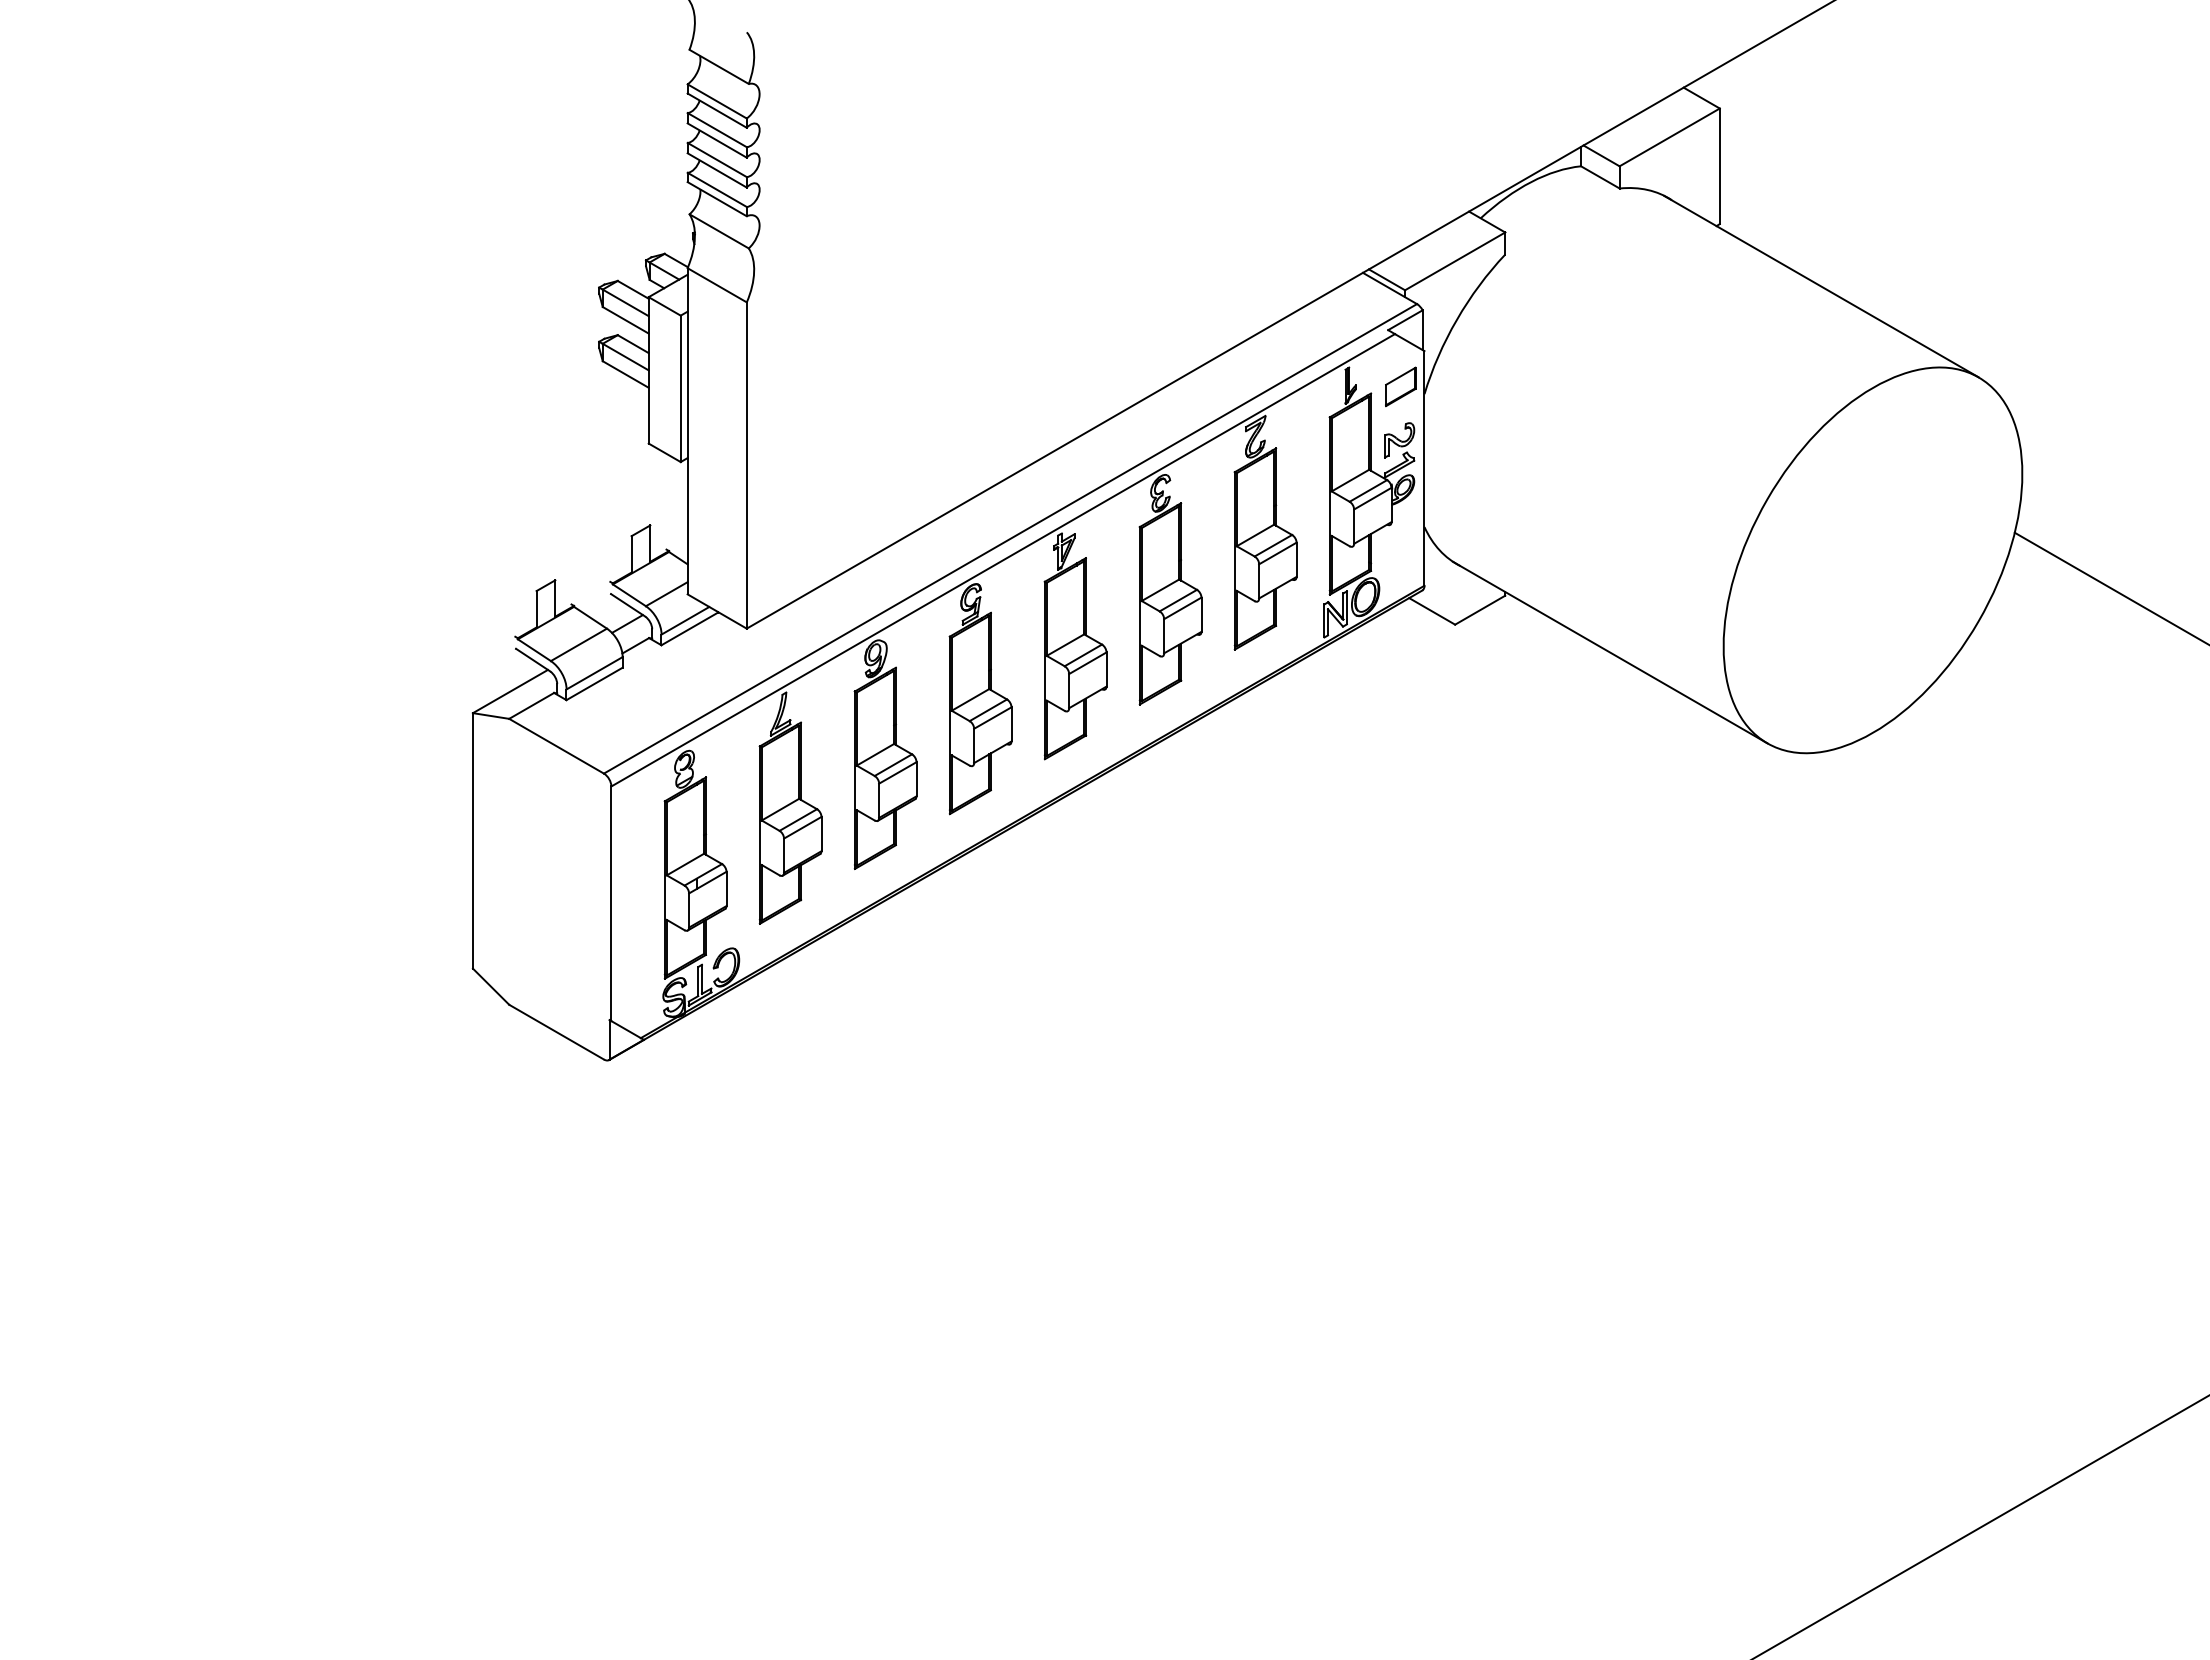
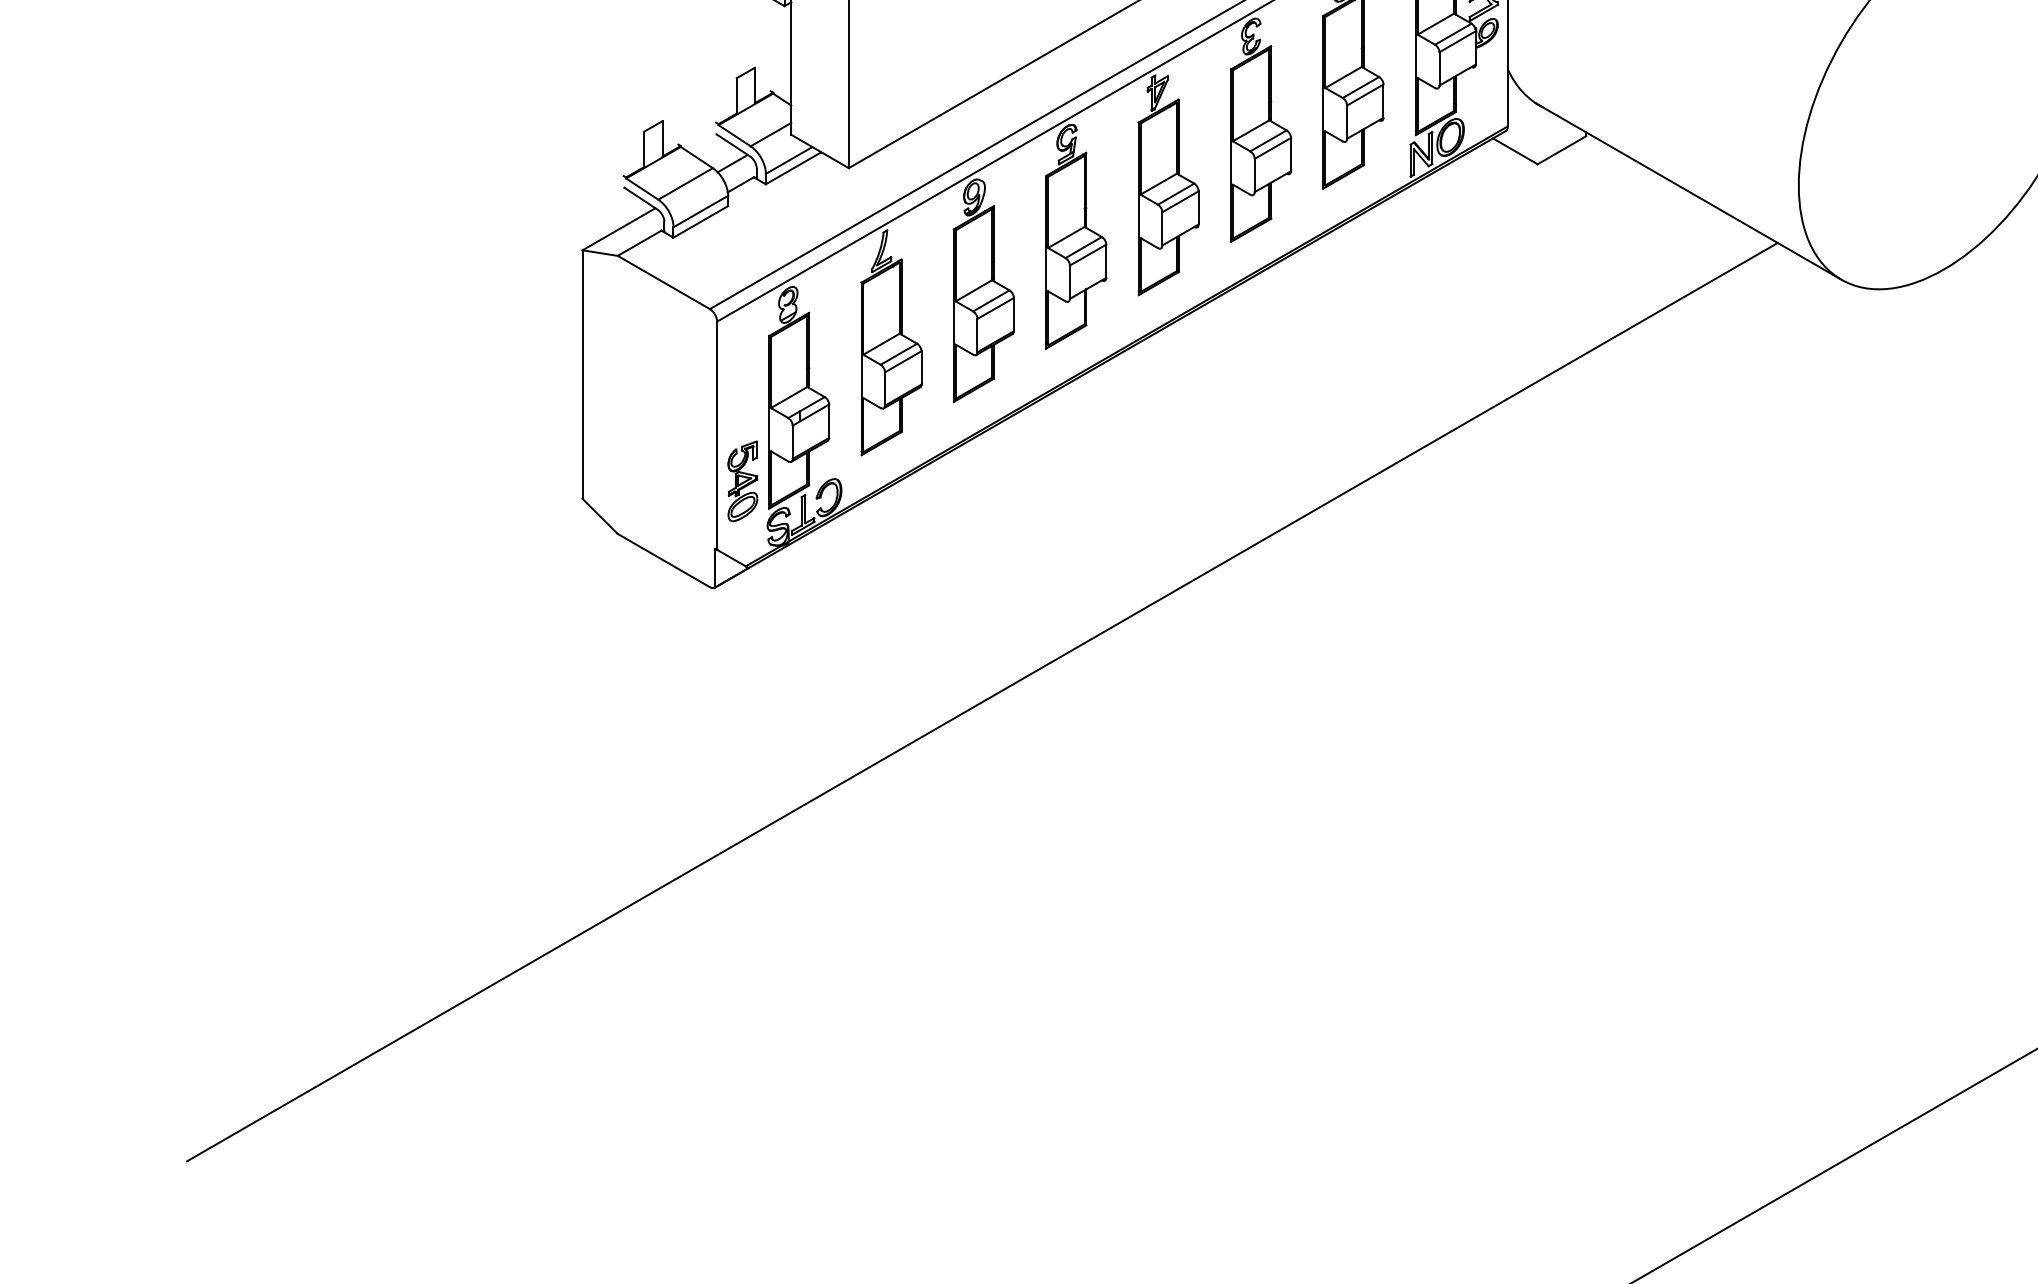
part: (637, 950) -> (742, 481), added
line: (884, 1177) -> (982, 701), added

